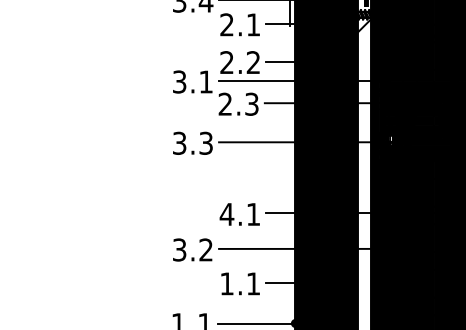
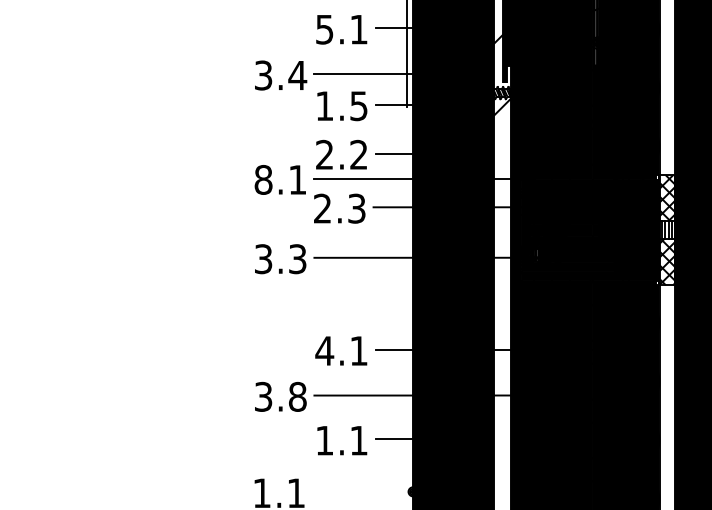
text: (240, 25) -> (341, 106), 2.1 -> 1.5
text: (179, 81) -> (263, 179), 3.1 -> 8.1
text: (205, 249) -> (297, 396), 3.2 -> 3.8
line: (256, 323) -> (362, 491), removed

